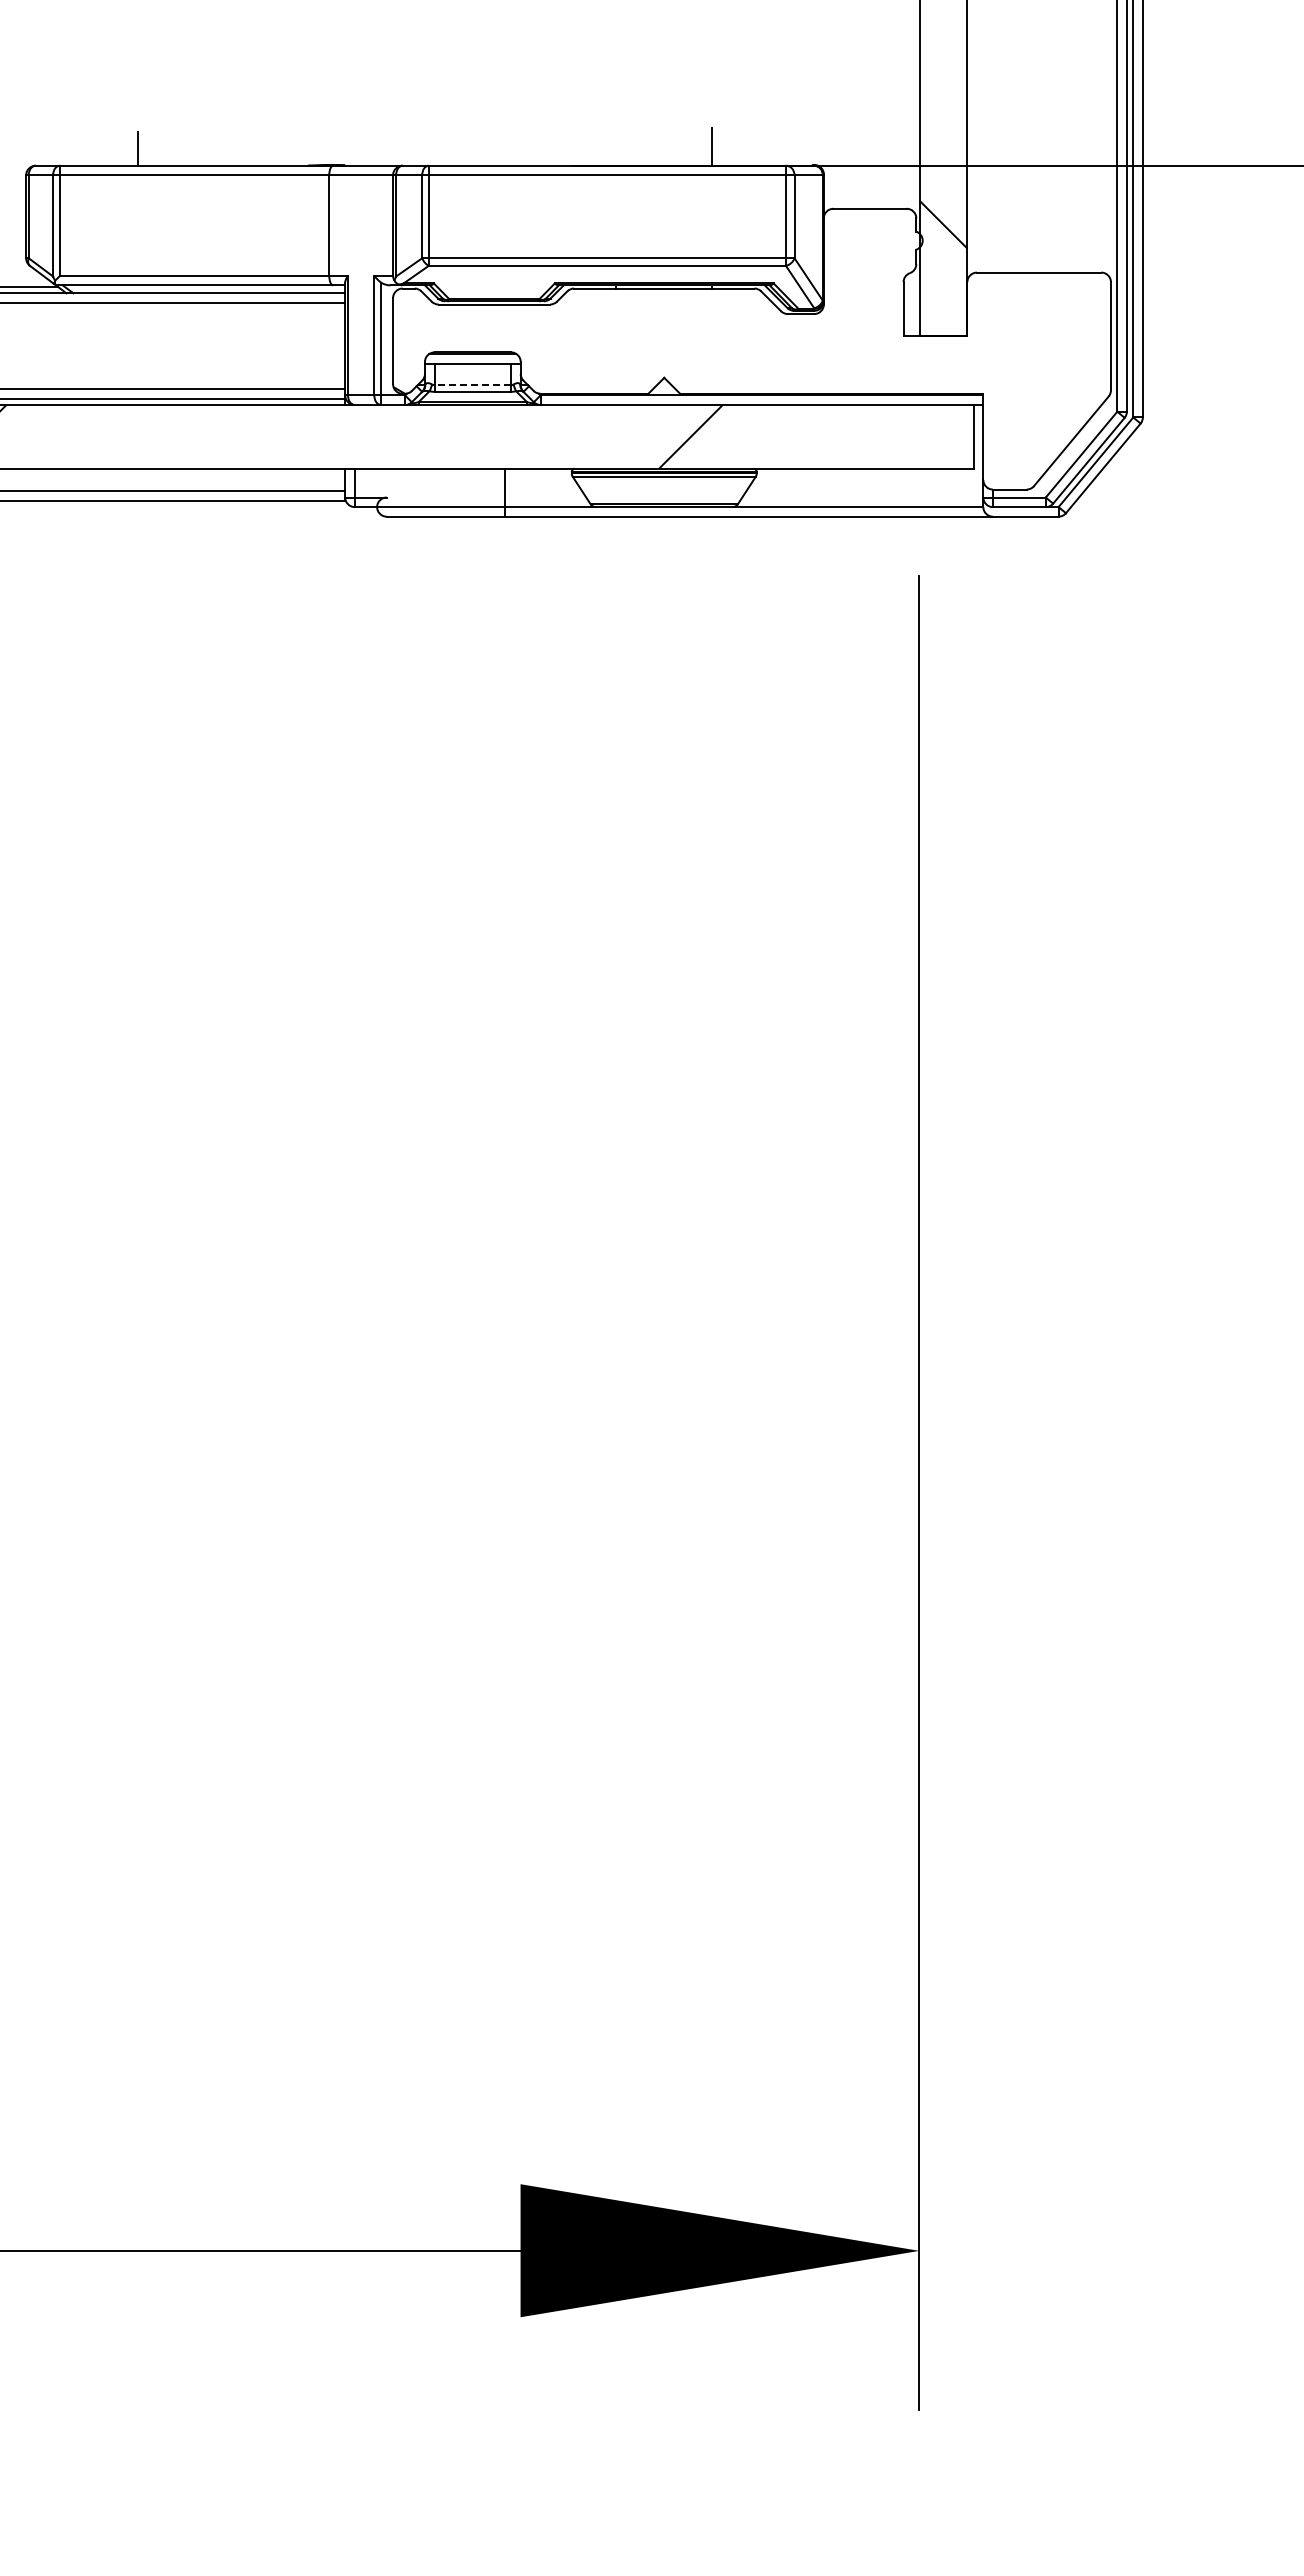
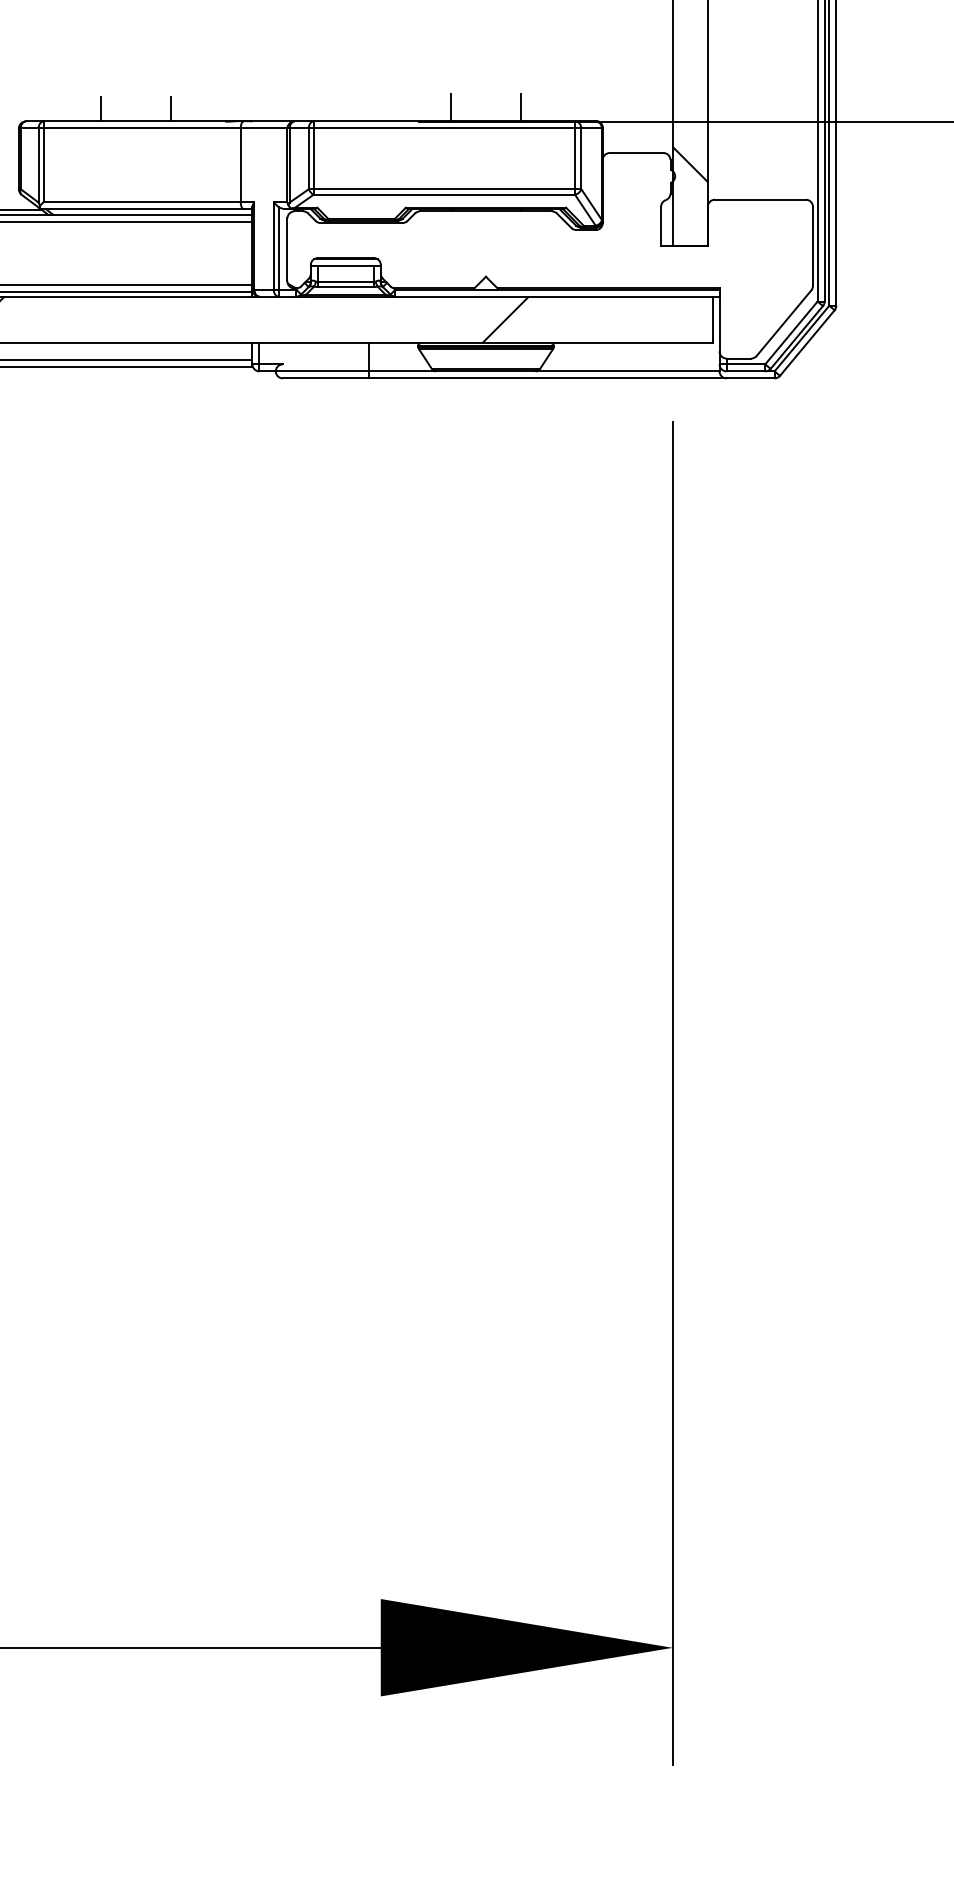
line: (616, 146) -> (451, 107), added
line: (233, 148) -> (170, 108), added
line: (472, 385) -> (345, 282), dashed -> solid

